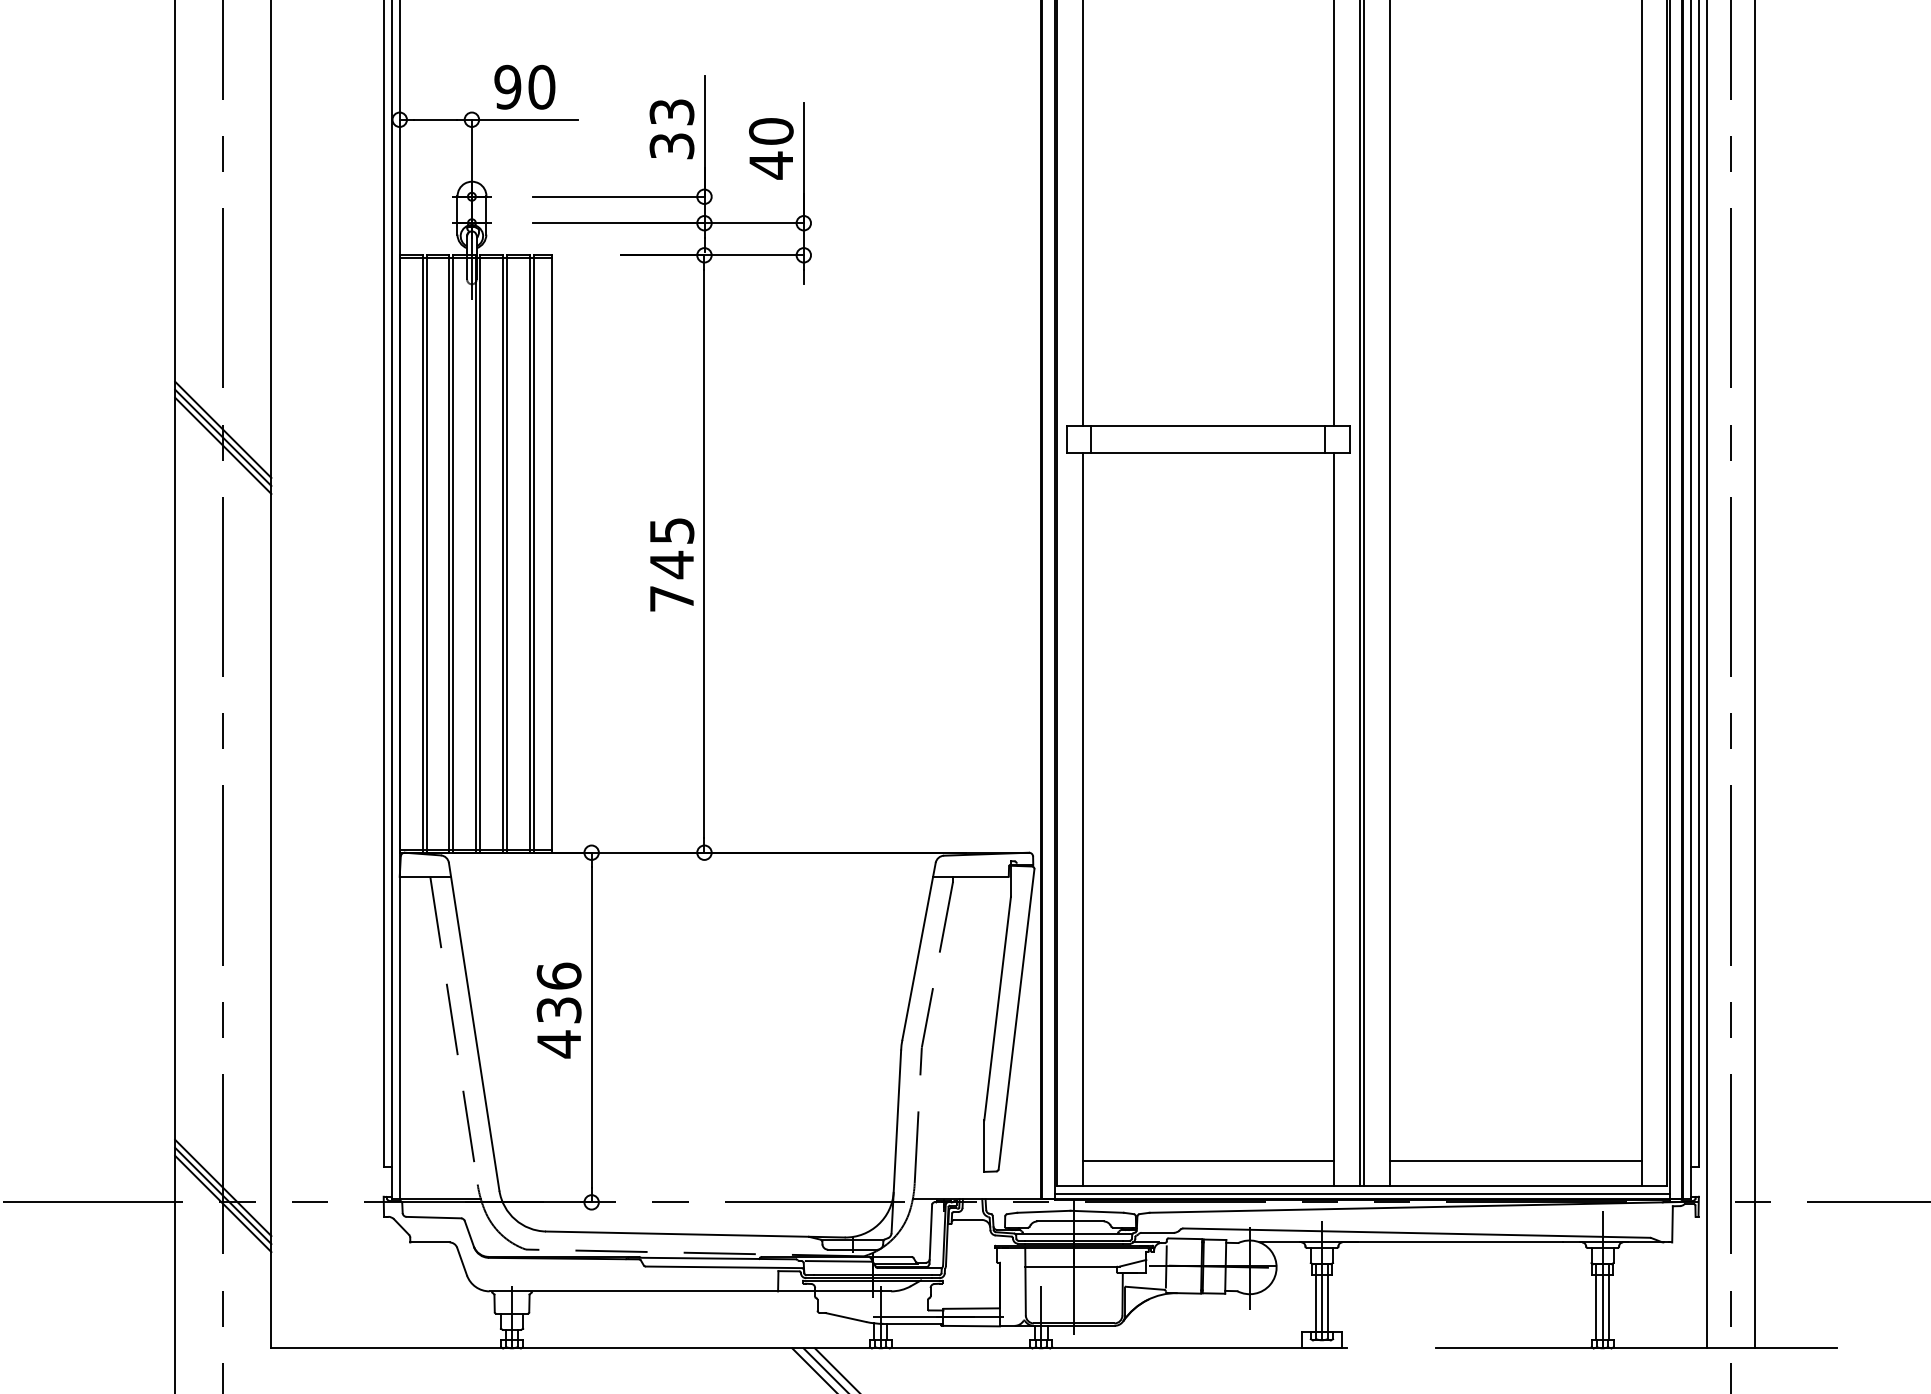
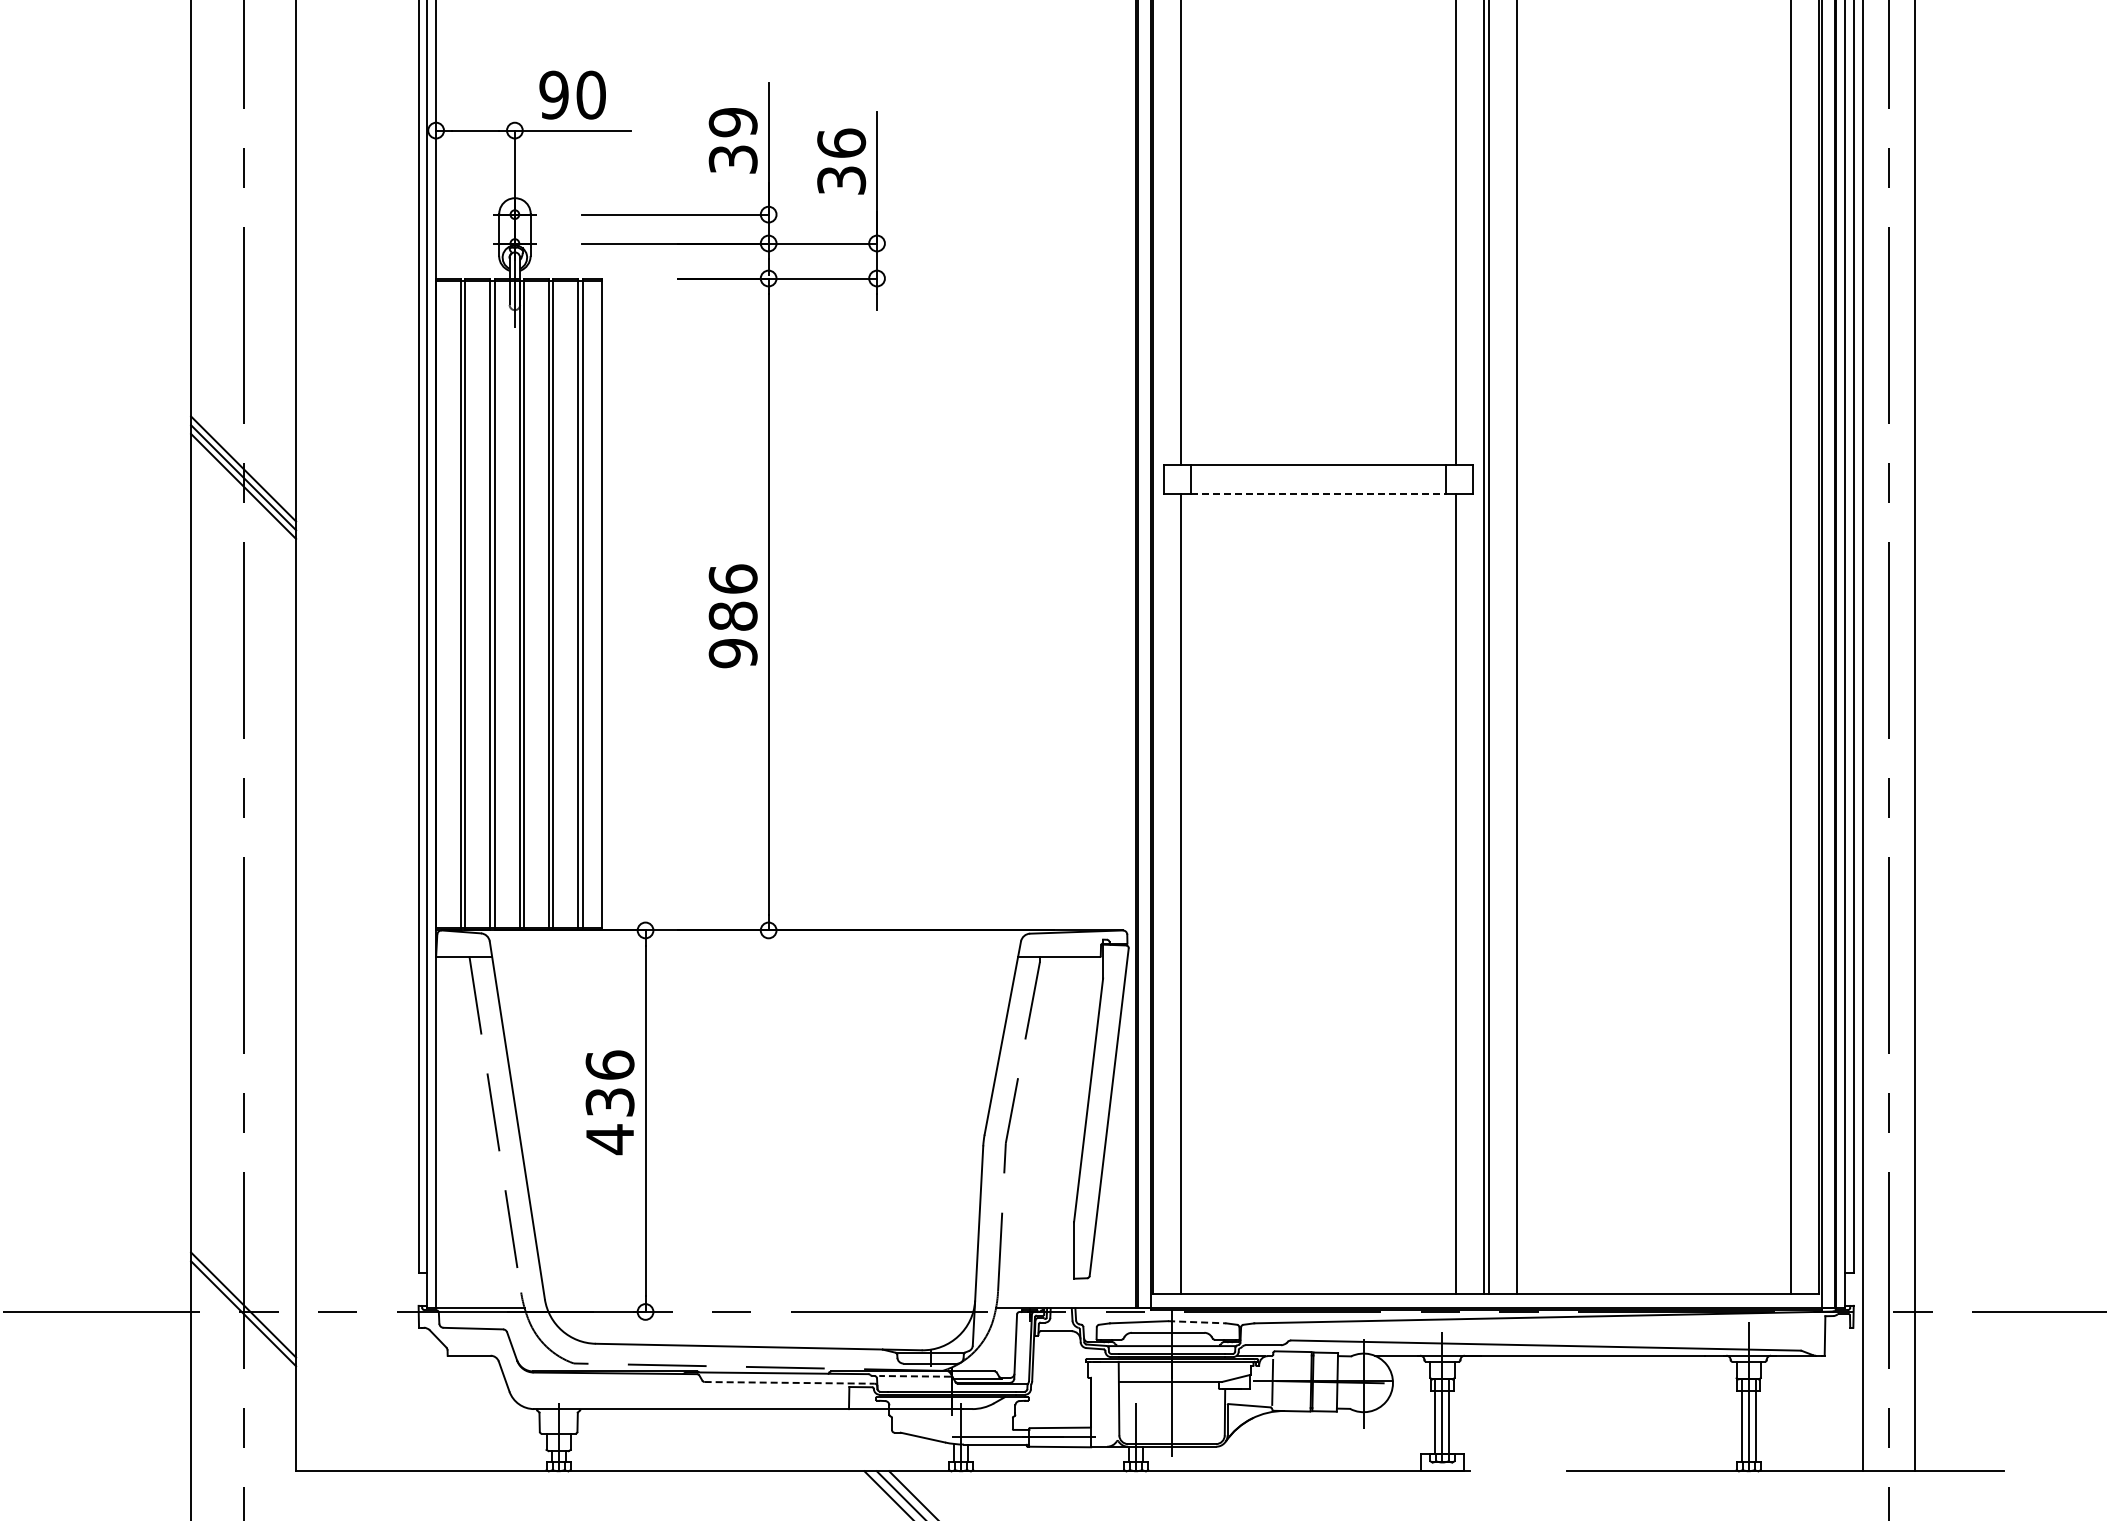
text: (671, 112) -> (732, 122), 33 -> 39
text: (771, 148) -> (841, 162), 40 -> 36
line: (1208, 453) -> (1318, 494), solid -> dashed
text: (671, 565) -> (732, 616), 745 -> 986
line: (1208, 1161) -> (1318, 1267), removed
line: (1515, 1161) -> (1653, 1267), removed
line: (223, 1187) -> (243, 1295), removed
line: (1361, 1193) -> (1485, 1302), removed
line: (1097, 1212) -> (1197, 1322), solid -> dashed
line: (839, 1261) -> (915, 1376), solid -> dashed
line: (724, 1267) -> (790, 1382), solid -> dashed

